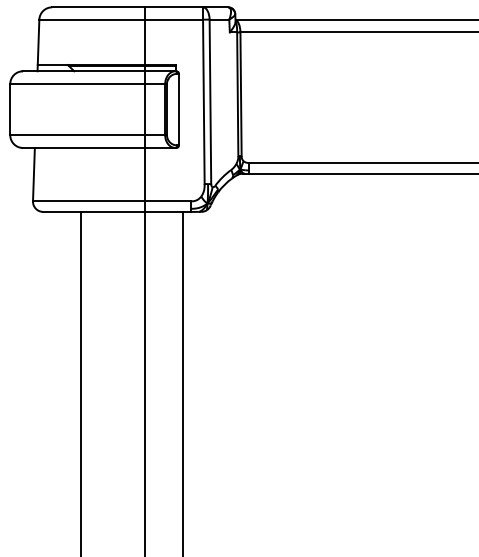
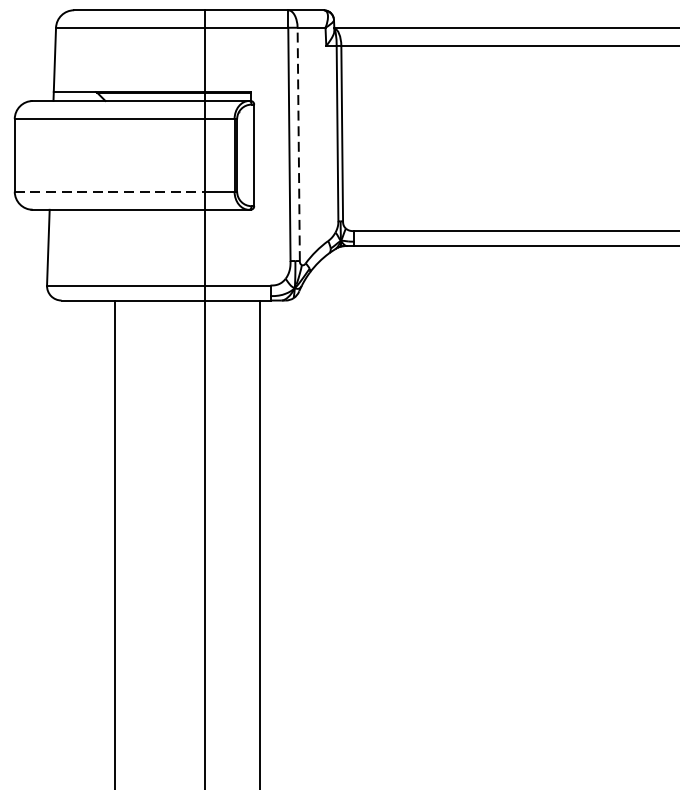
line: (210, 101) -> (298, 143), solid -> dashed
line: (77, 135) -> (110, 192), solid -> dashed

